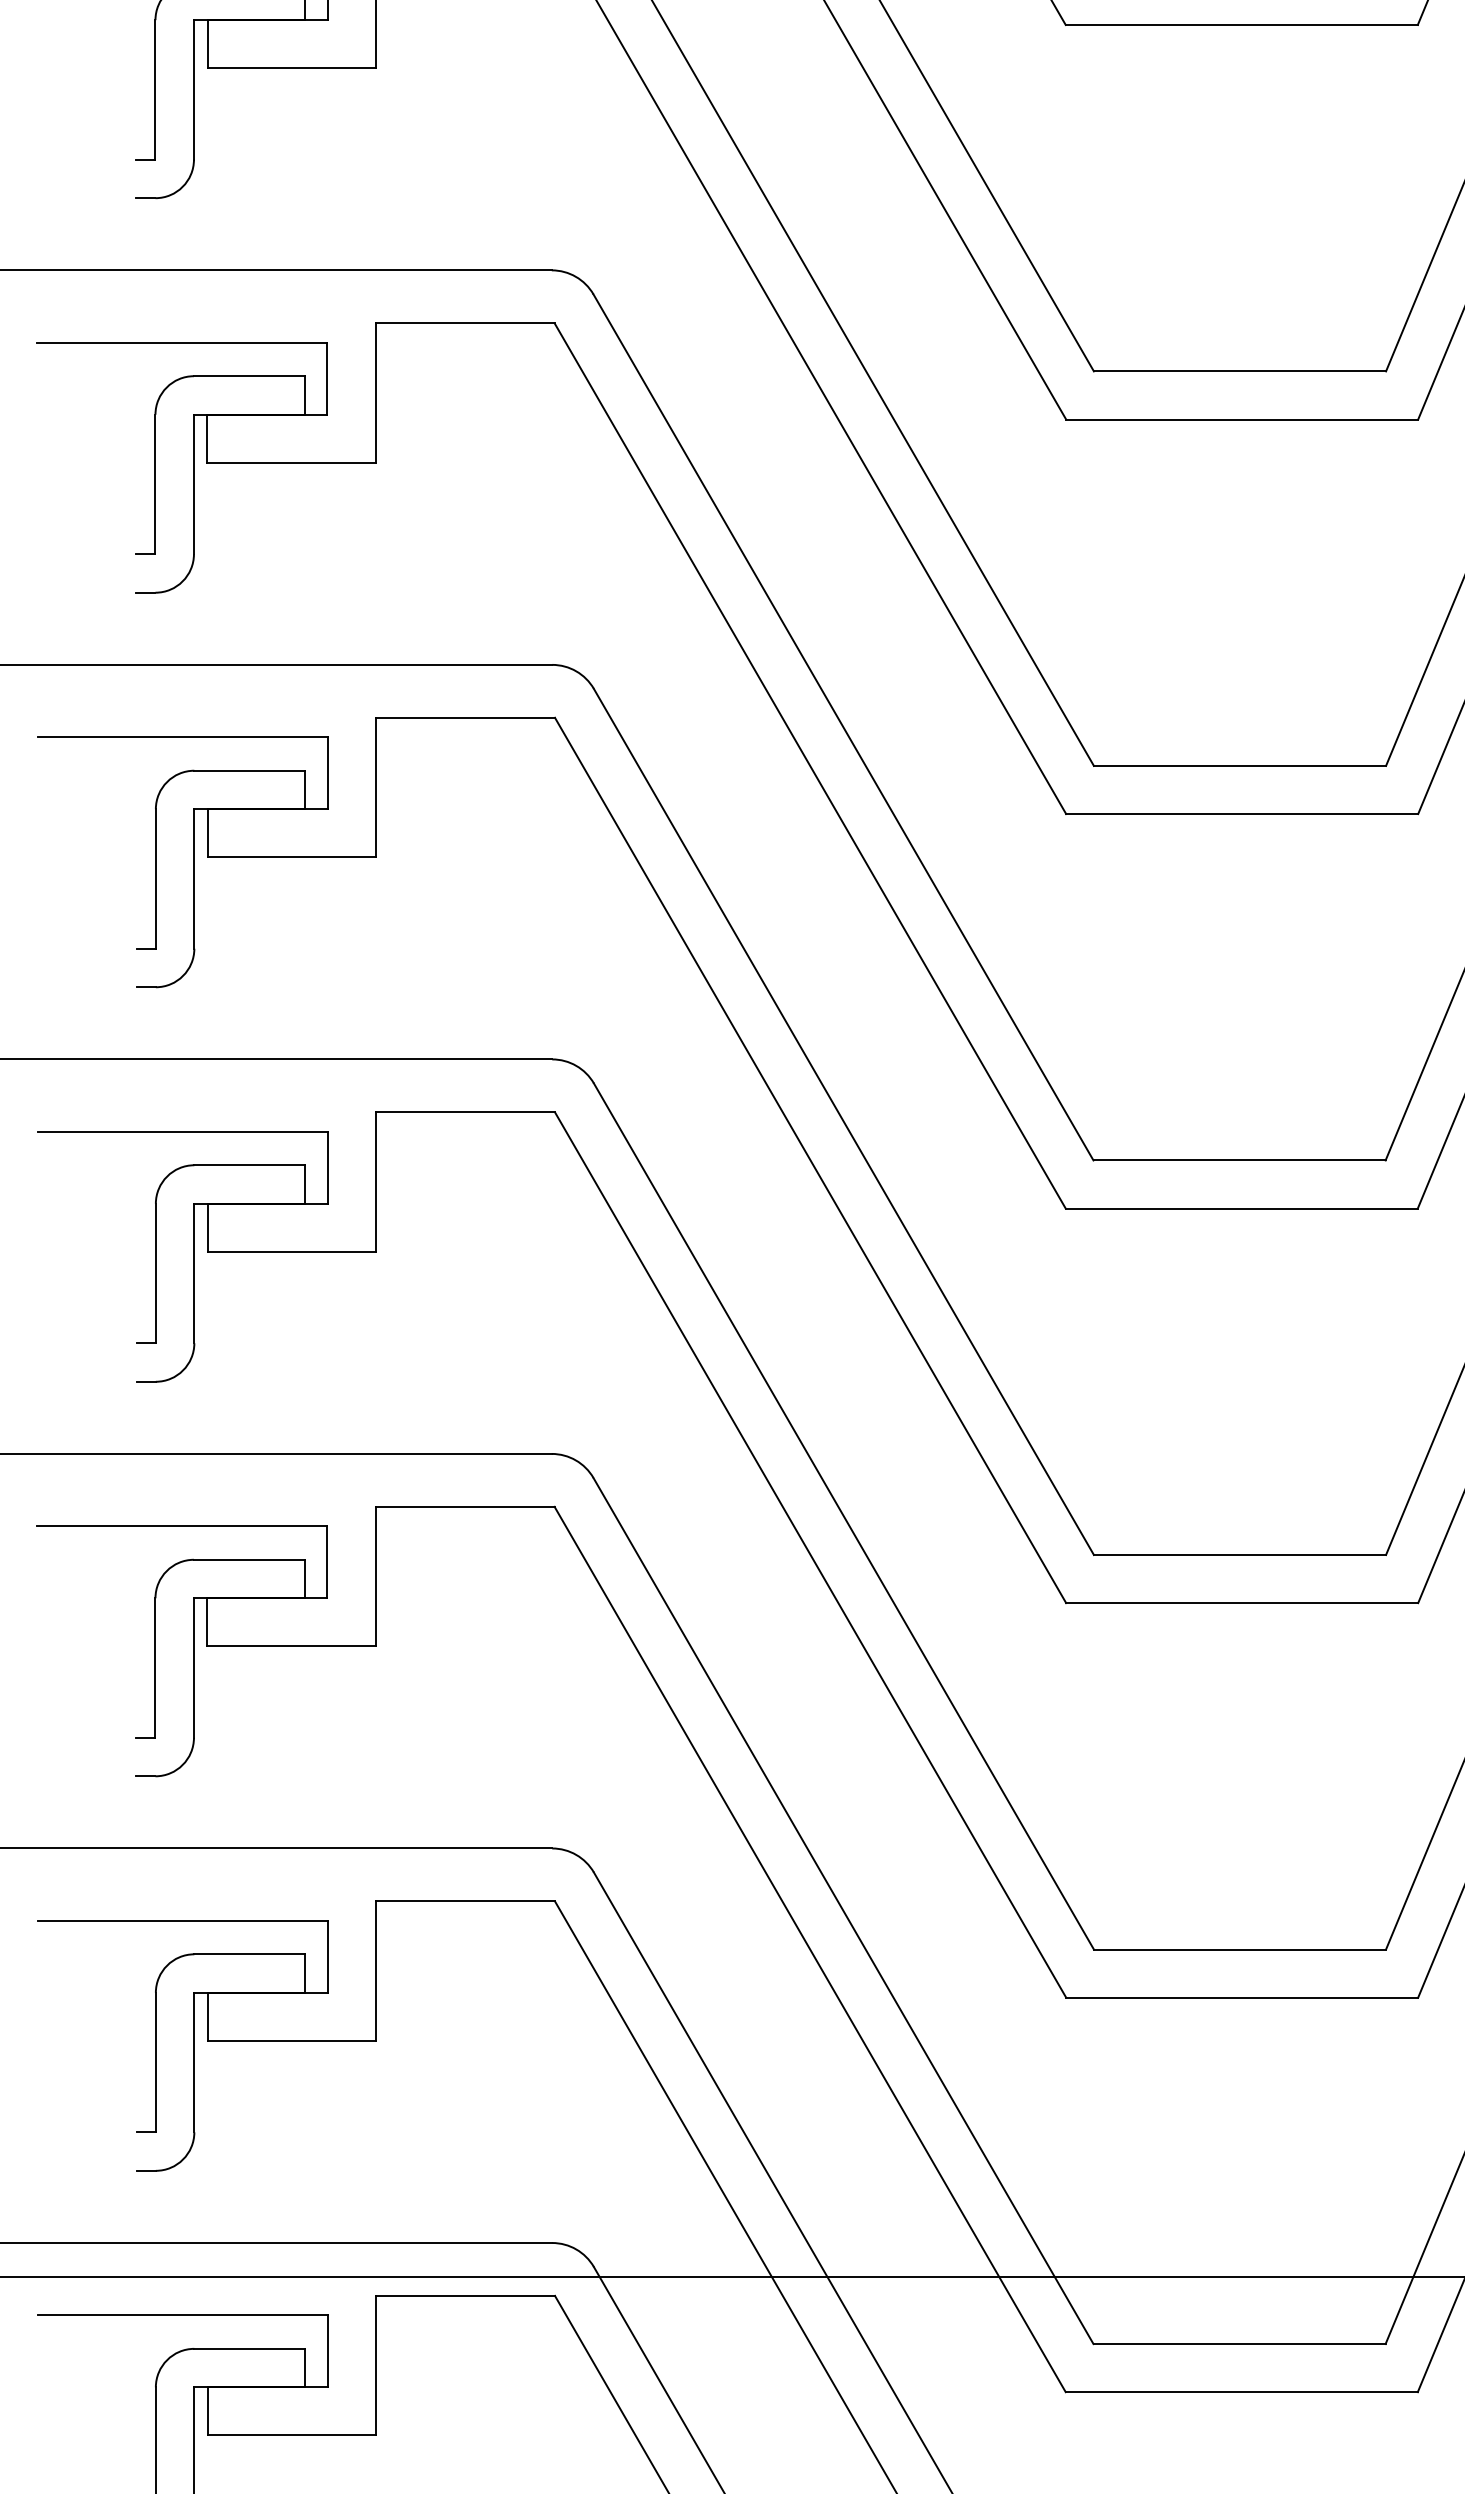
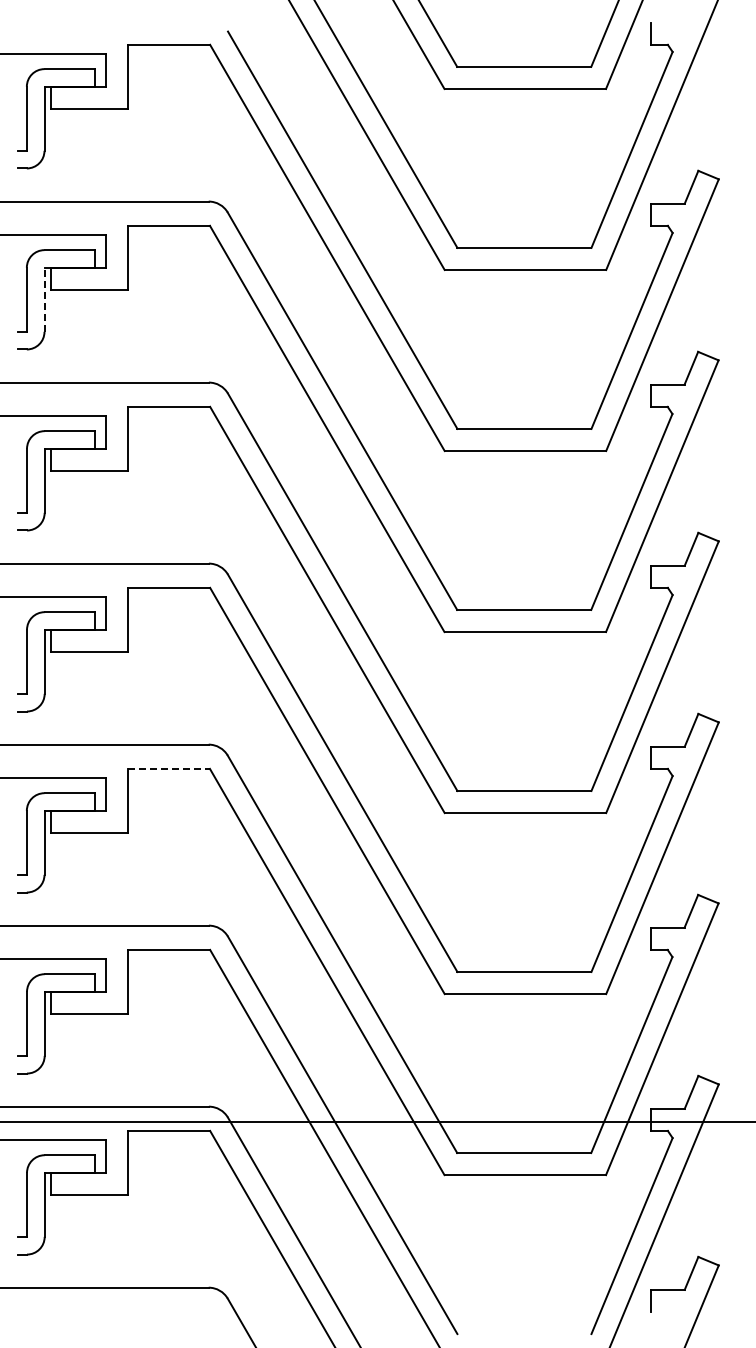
line: (193, 483) -> (44, 299), solid -> dashed
line: (466, 1505) -> (169, 768), solid -> dashed

